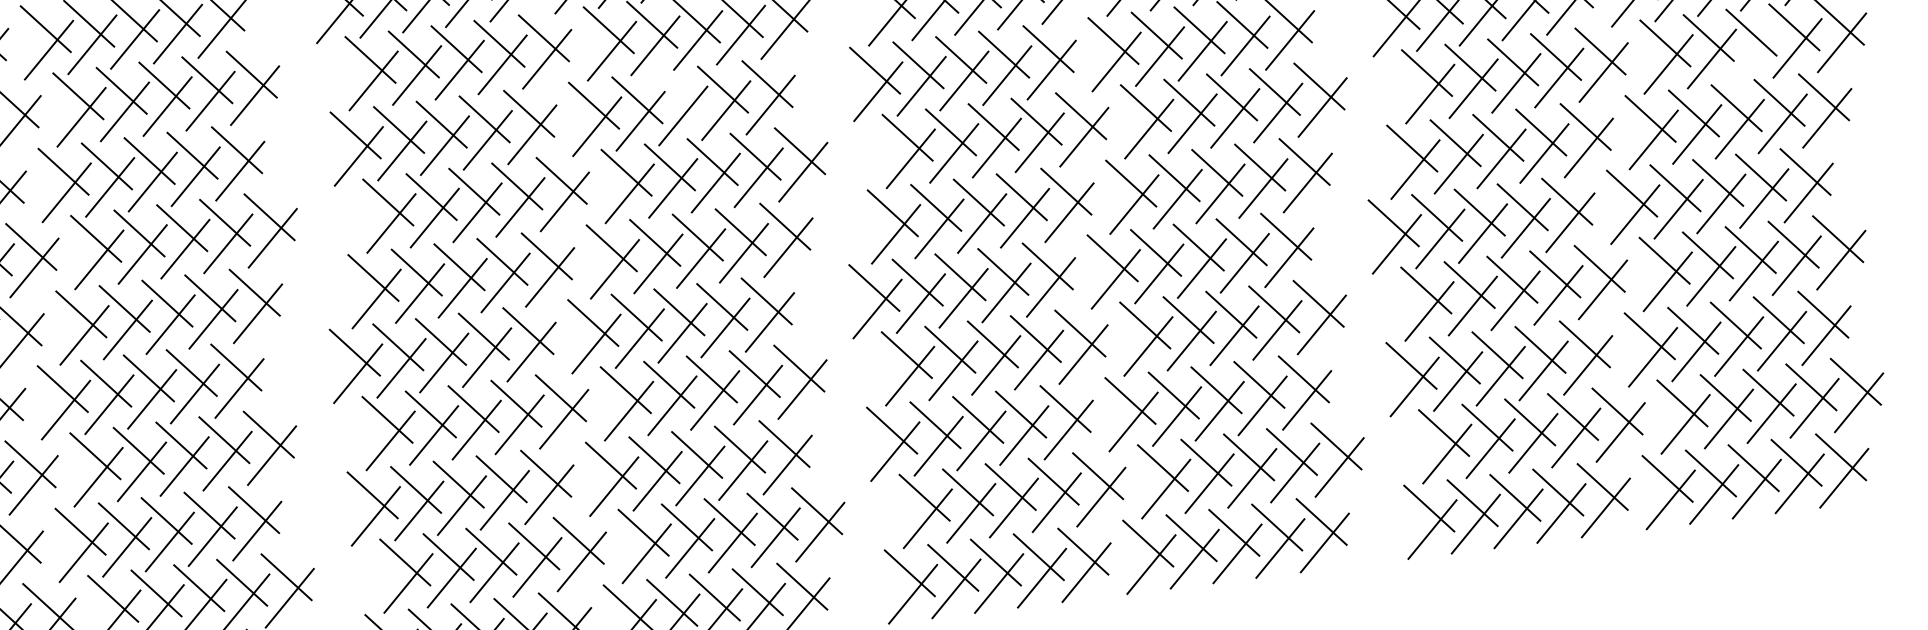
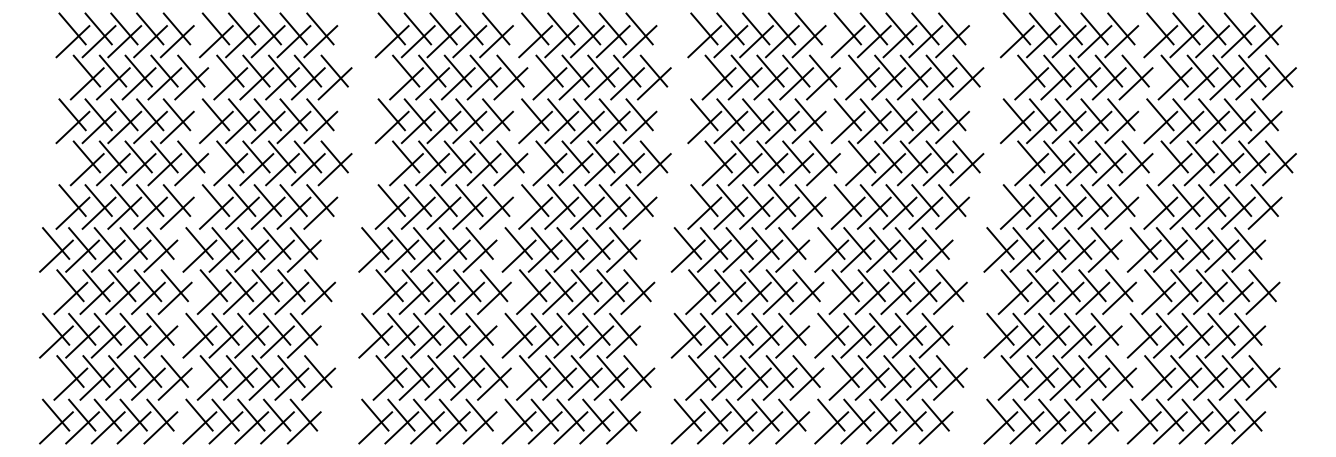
line: (1753, 53) -> (1226, 169), added
line: (679, 94) -> (586, 114), added

